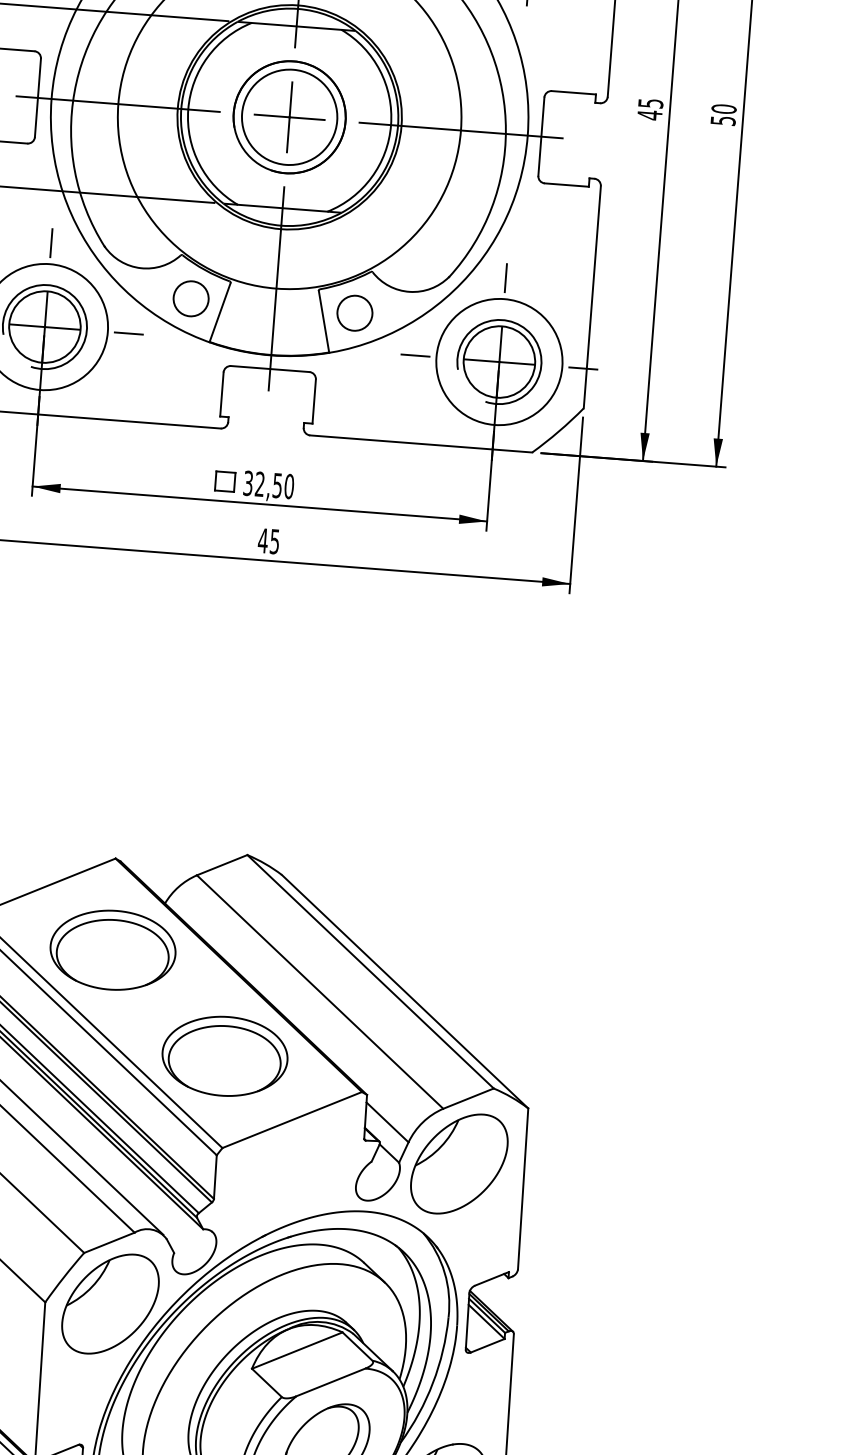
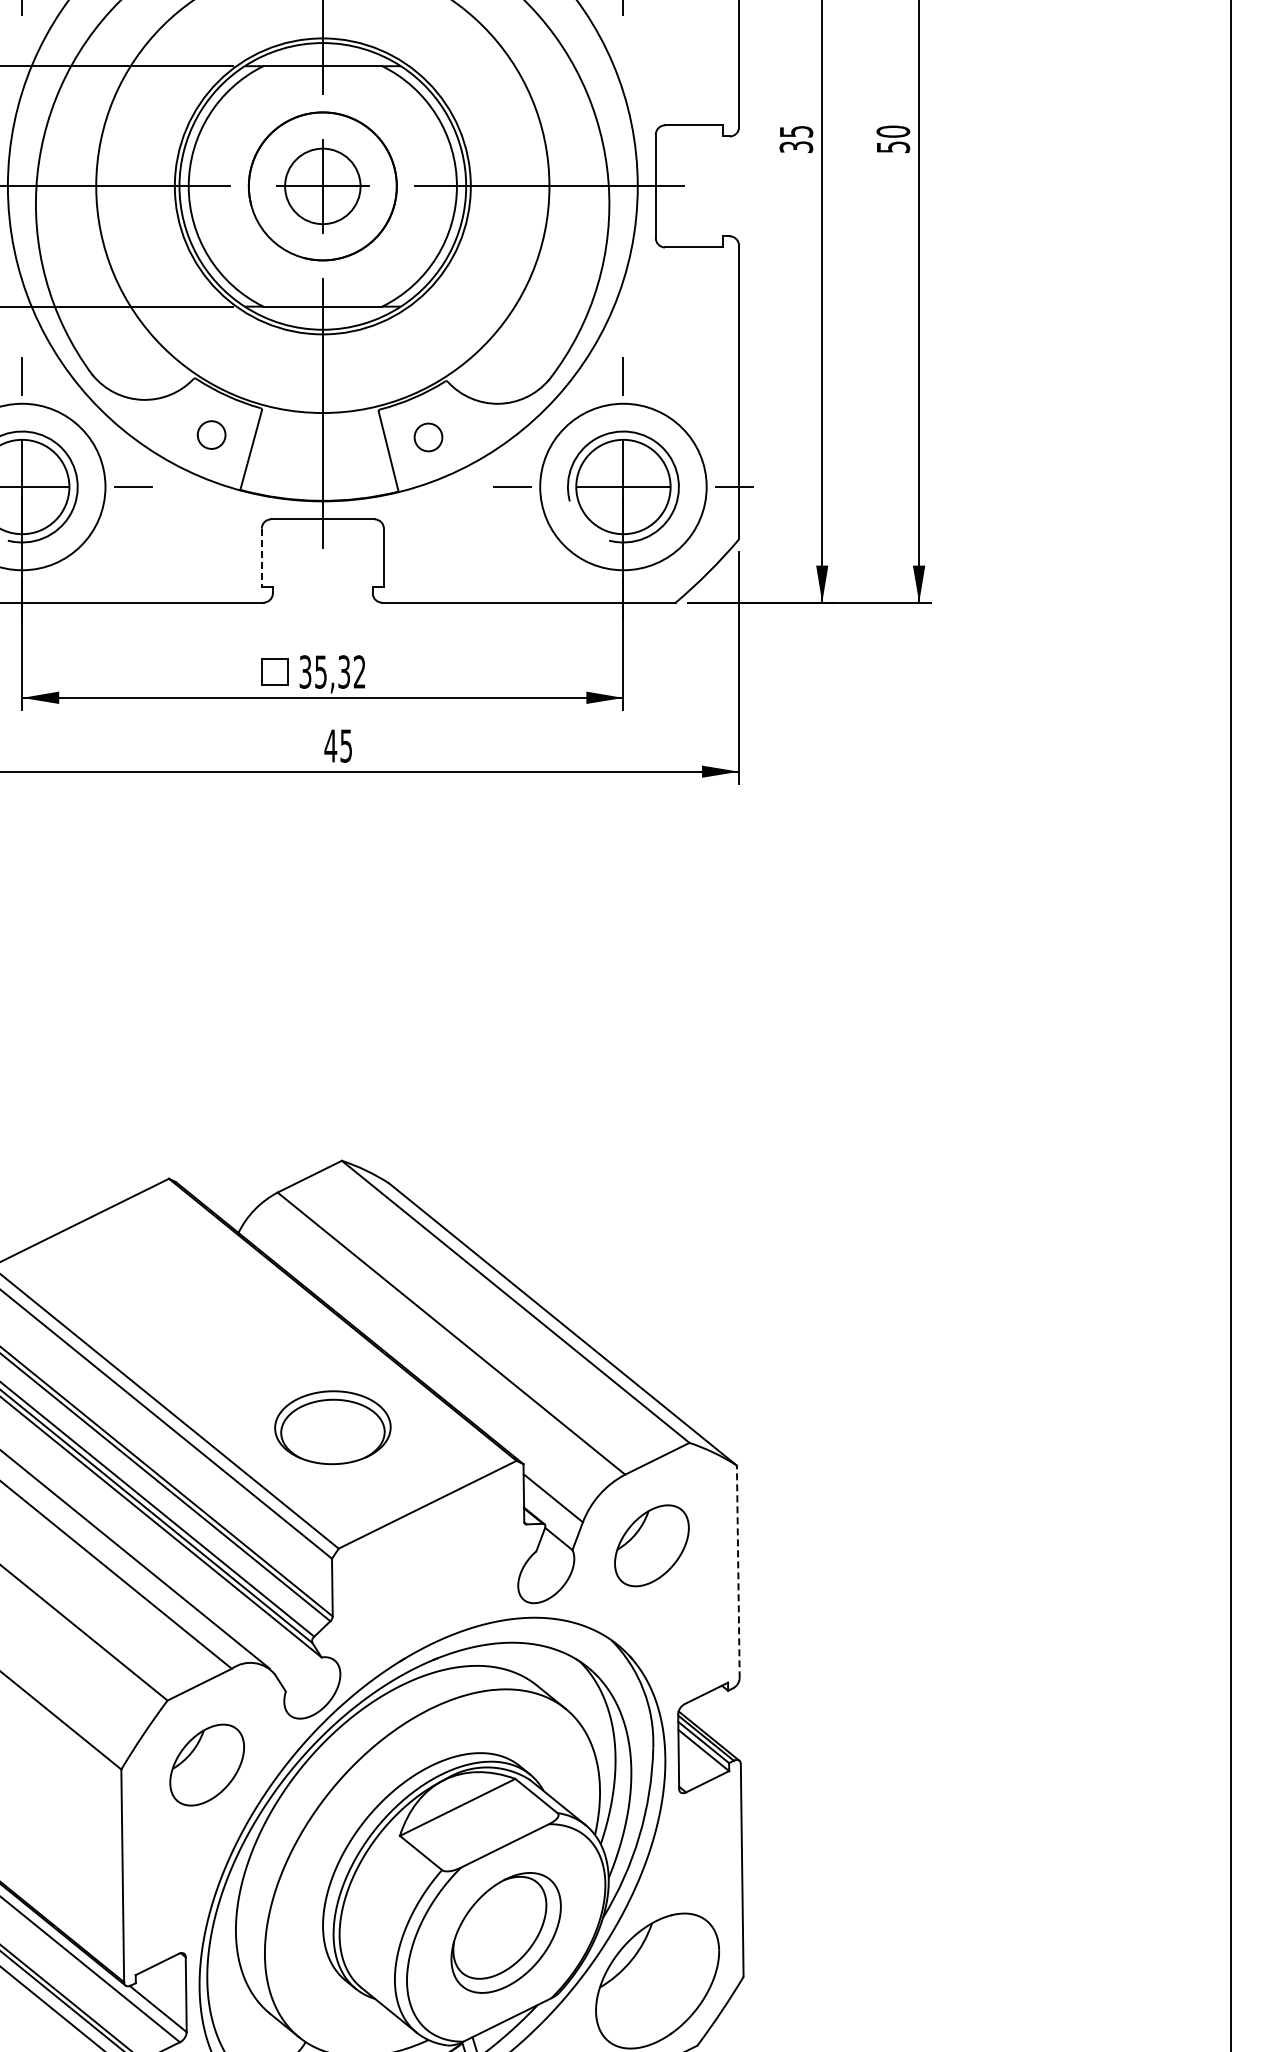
text: (650, 114) -> (796, 146), 45 -> 35
circle: (289, 117) -> (322, 186), size x0.6
circle: (191, 298) -> (211, 434), size x0.6
circle: (354, 313) -> (428, 437), size x0.6
line: (221, 395) -> (261, 558), solid -> dashed
text: (274, 485) -> (340, 671), 32,50 -> 35,32
part: (112, 950) -> (174, 1299), removed
part: (224, 1056) -> (332, 1427), size x0.7
part: (459, 1163) -> (651, 1545), size x0.6
line: (523, 1188) -> (738, 1571), solid -> dashed
part: (109, 1303) -> (206, 1764), size x0.6

